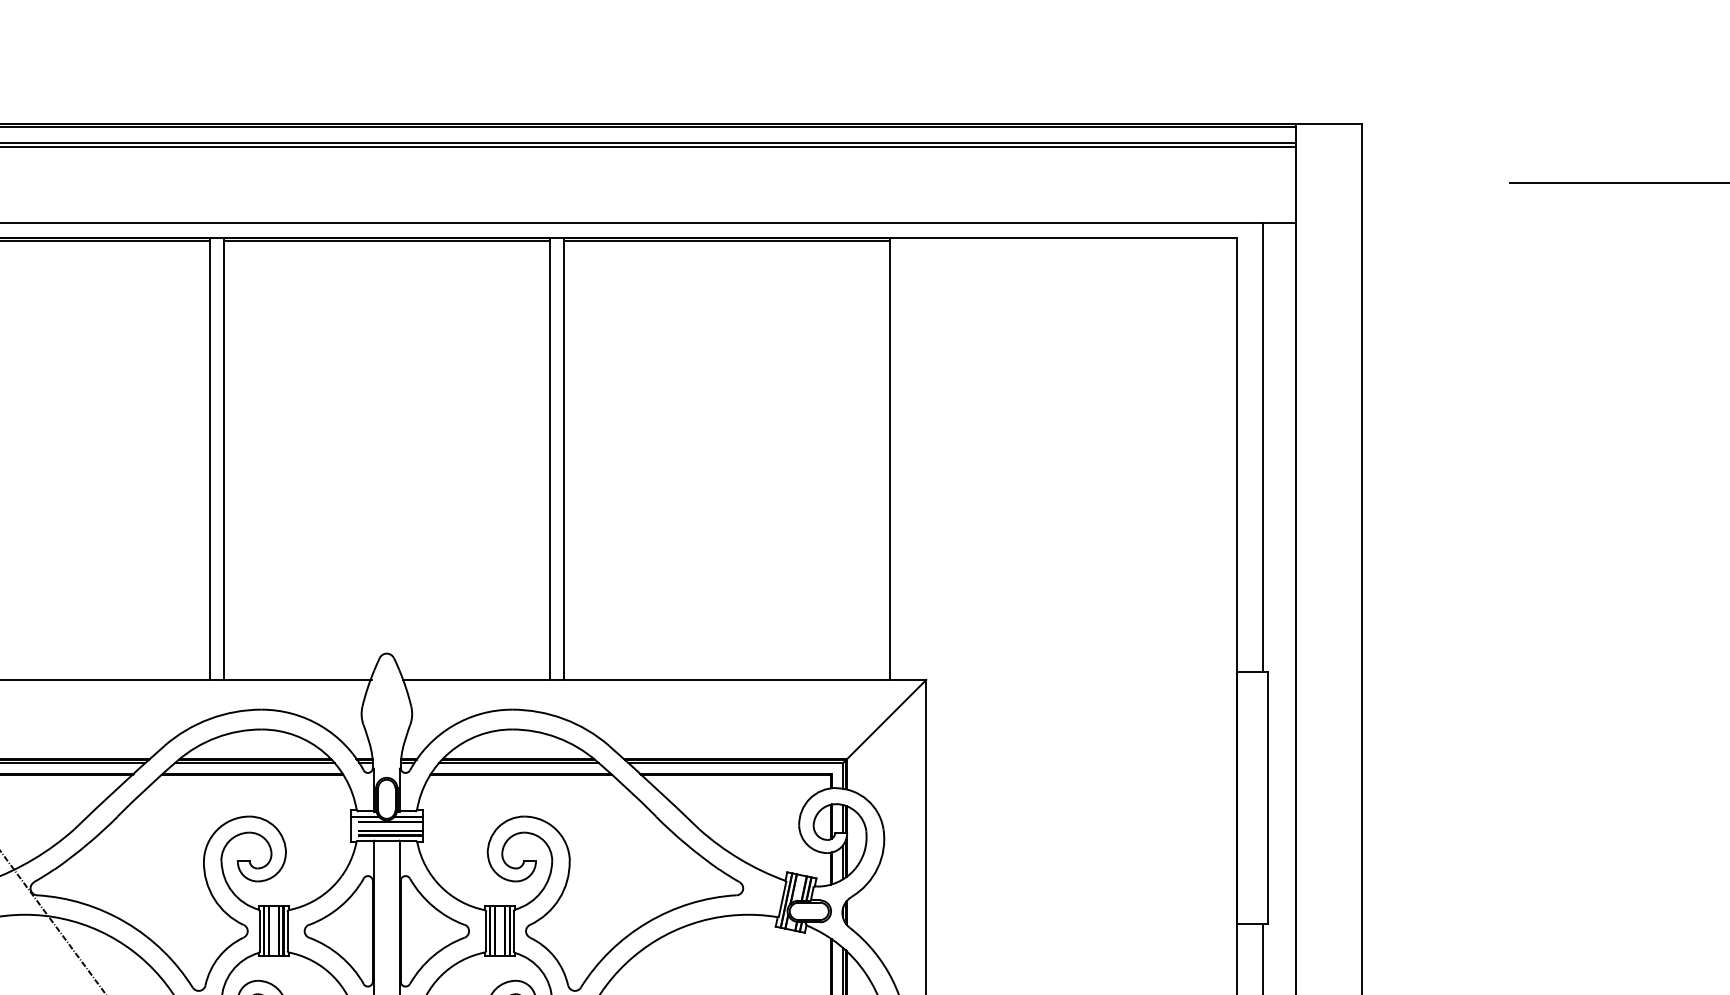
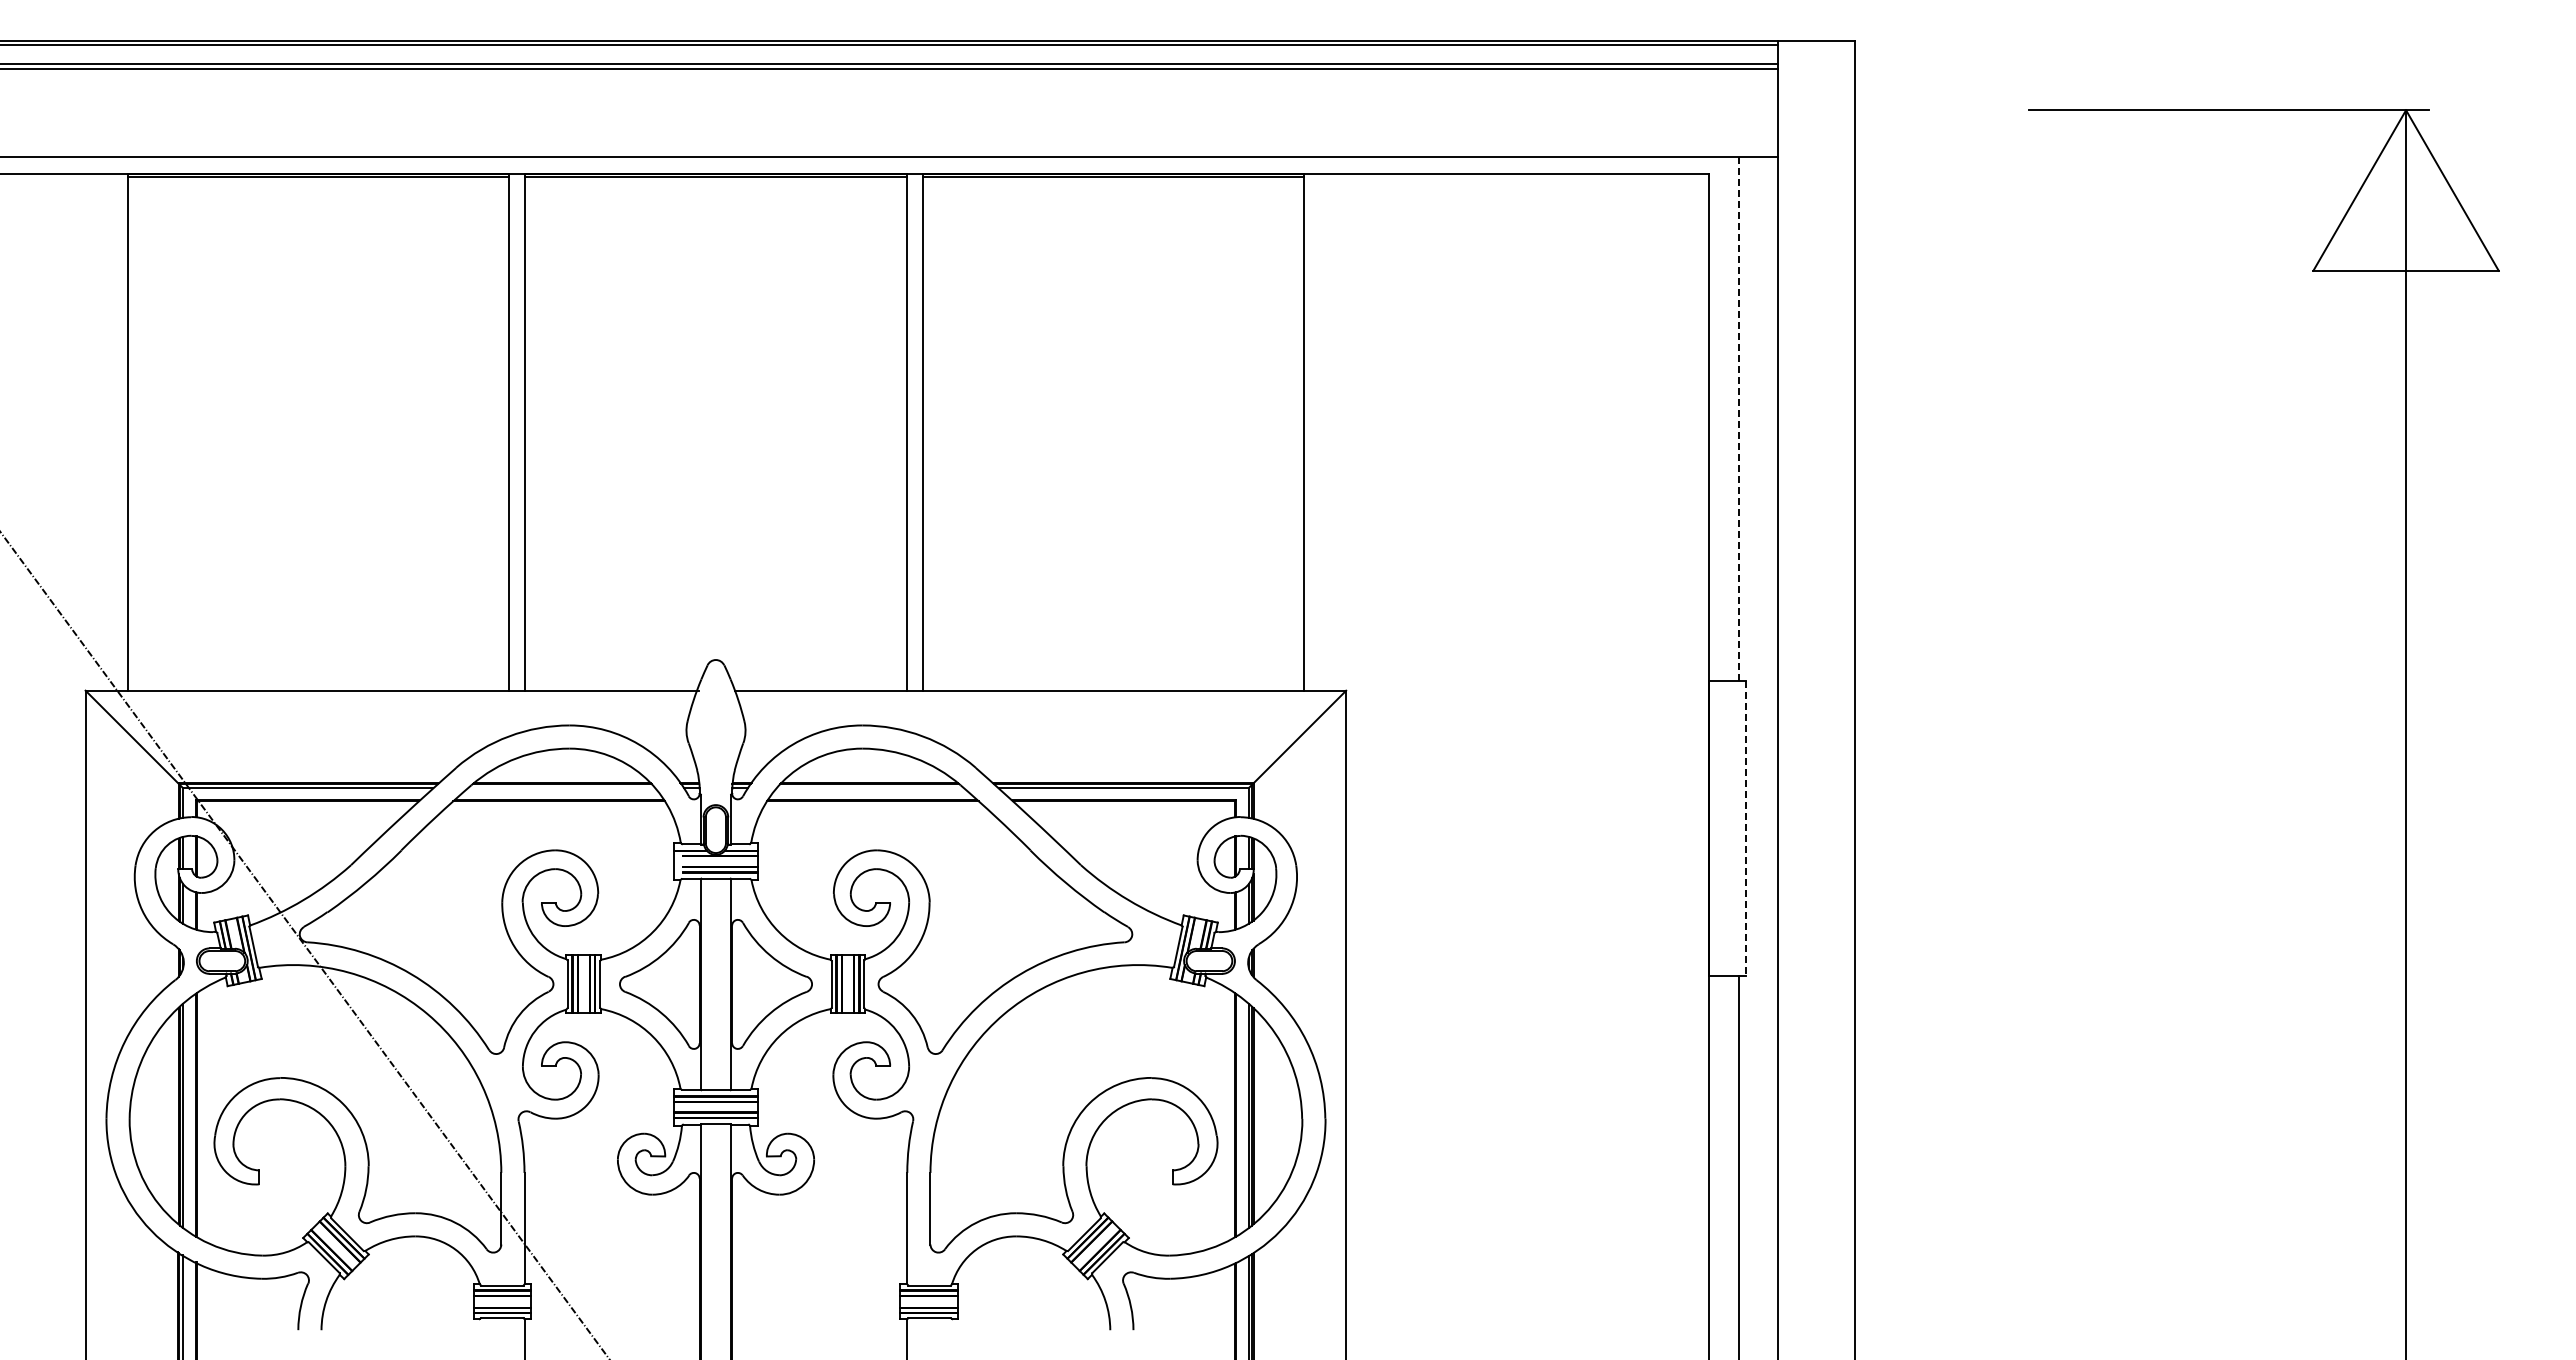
line: (1262, 447) -> (1738, 419), solid -> dashed
line: (254, 763) -> (561, 788), removed
line: (518, 763) -> (869, 788), removed
line: (1268, 798) -> (1745, 829), solid -> dashed

